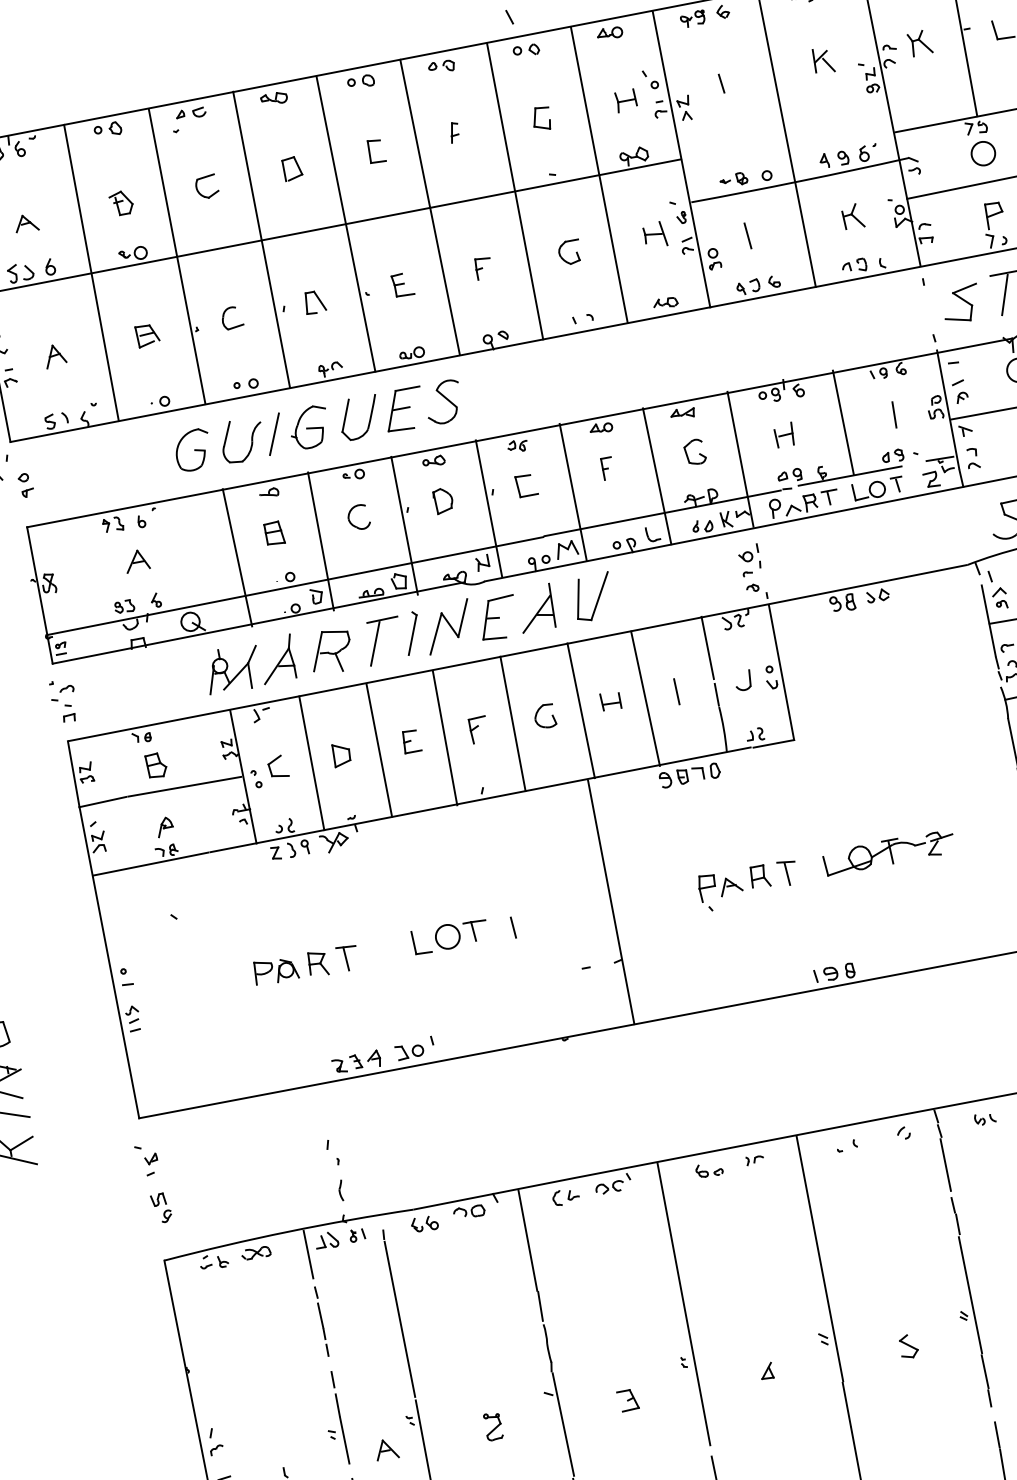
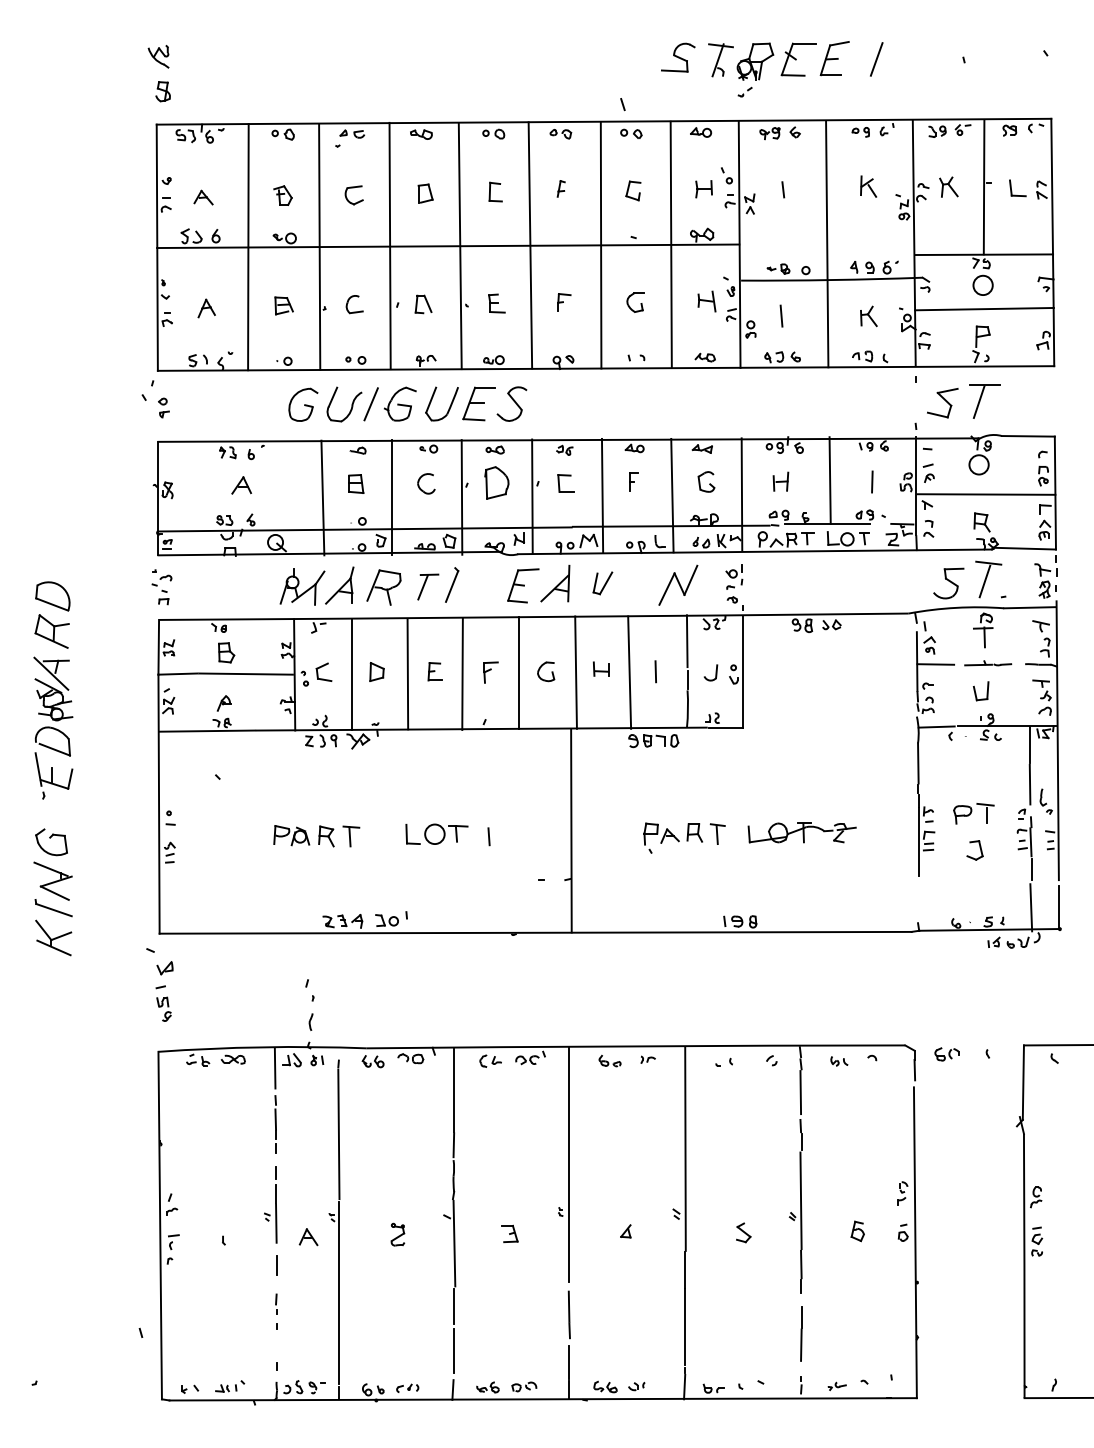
part: (442, 501) -> (496, 483), size x1.6
part: (592, 597) -> (602, 583), size x0.6
part: (448, 625) -> (678, 584), moved
part: (384, 640) -> (428, 586), size x0.7
part: (146, 1160) -> (159, 968), size x1.6

